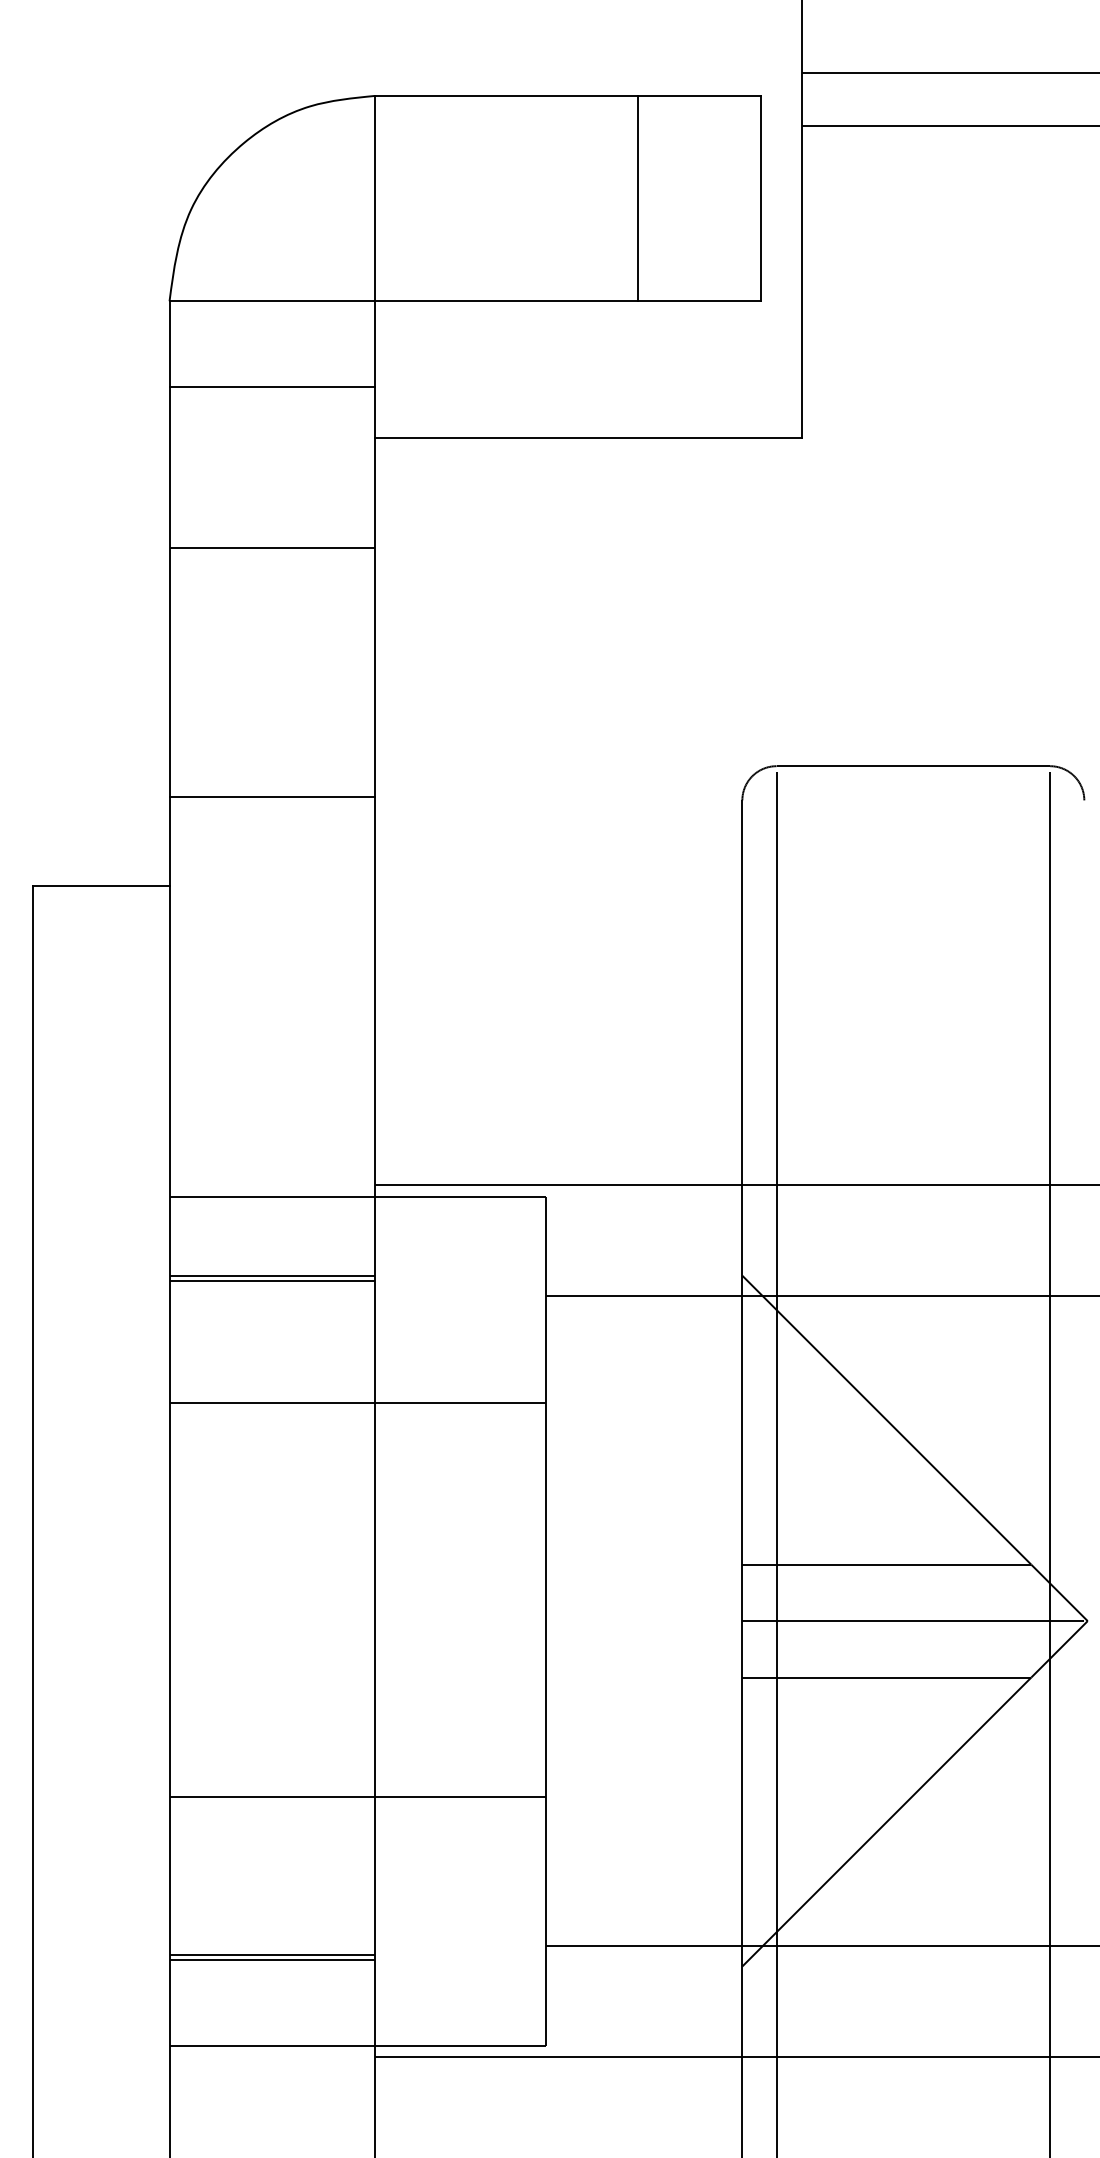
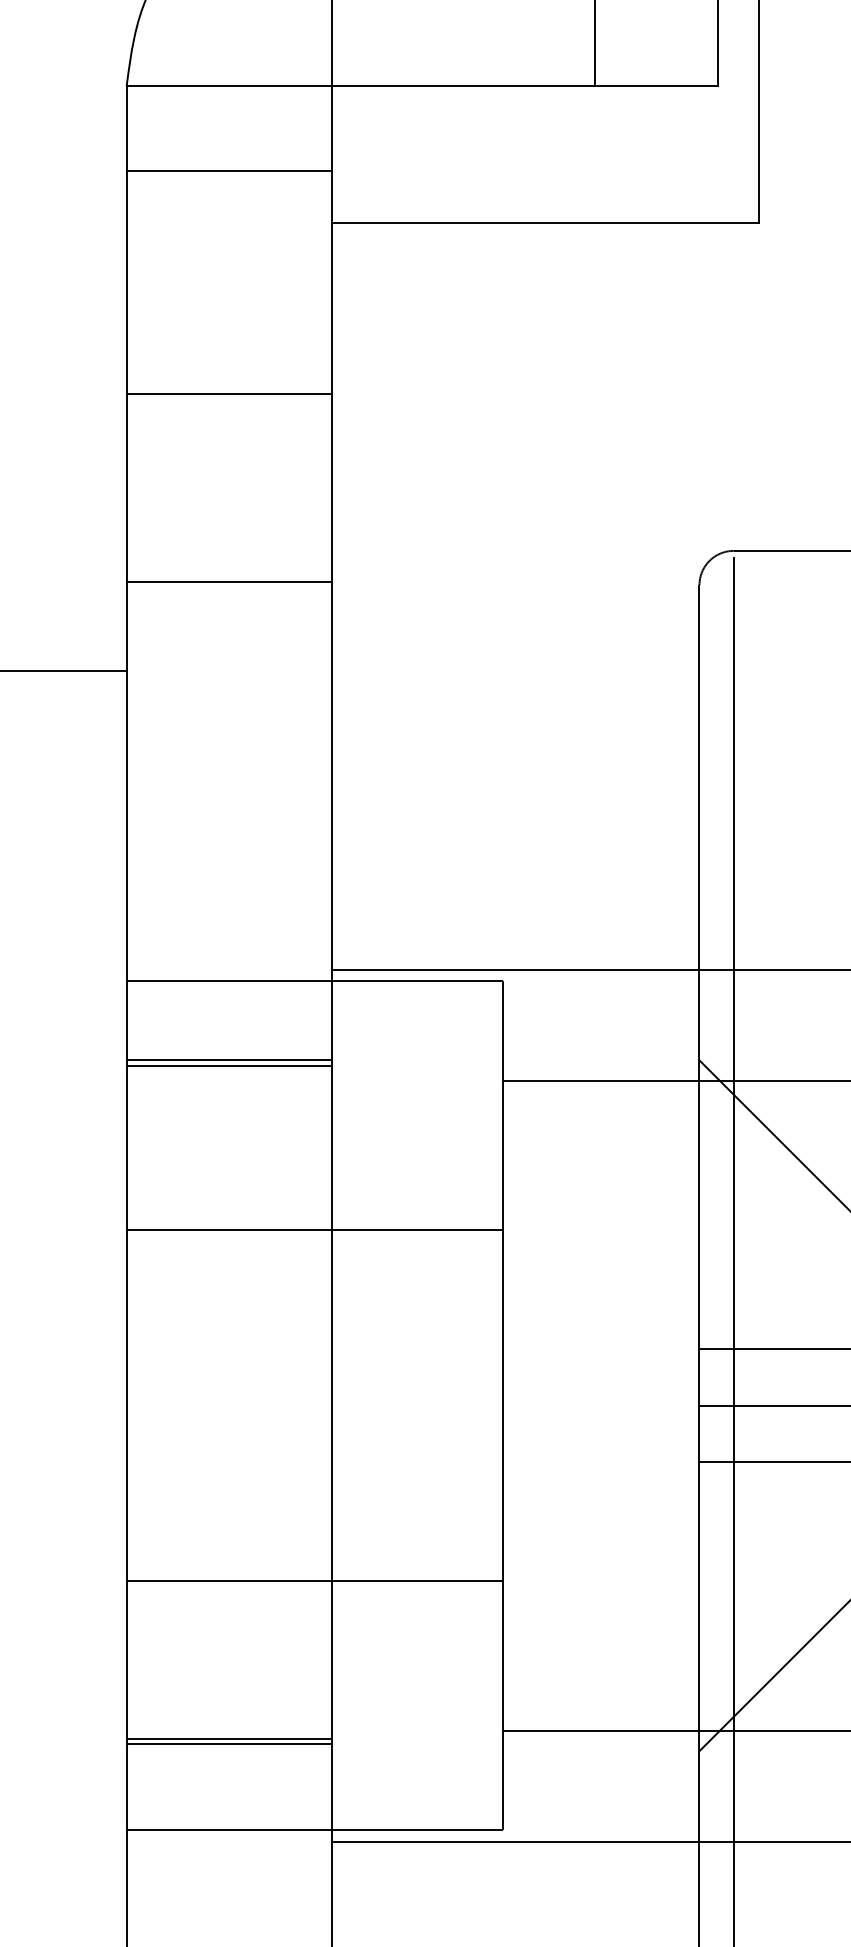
line: (271, 547) -> (228, 393), moved
line: (357, 1403) -> (314, 1230), moved

